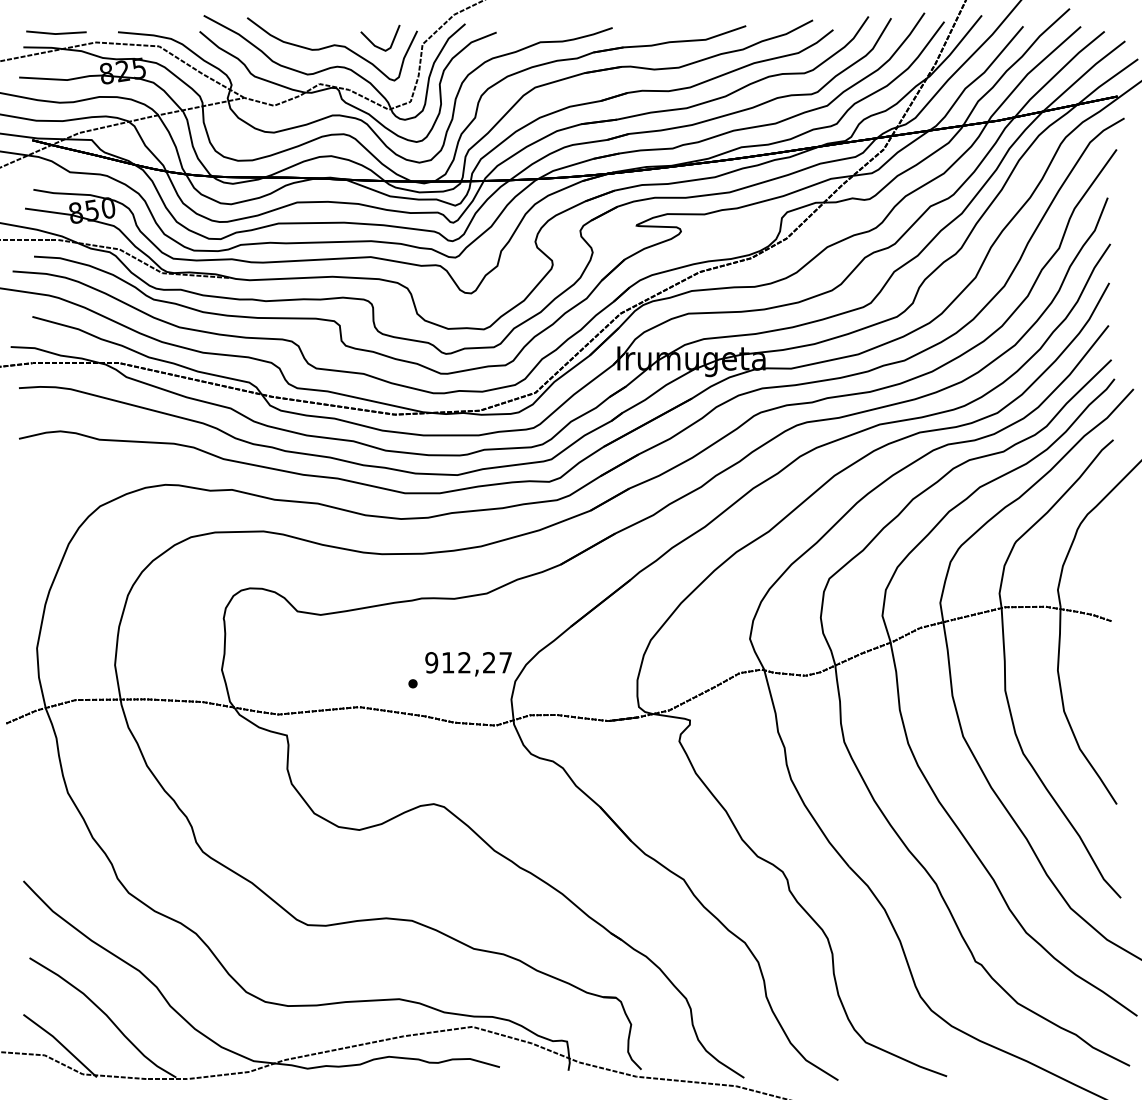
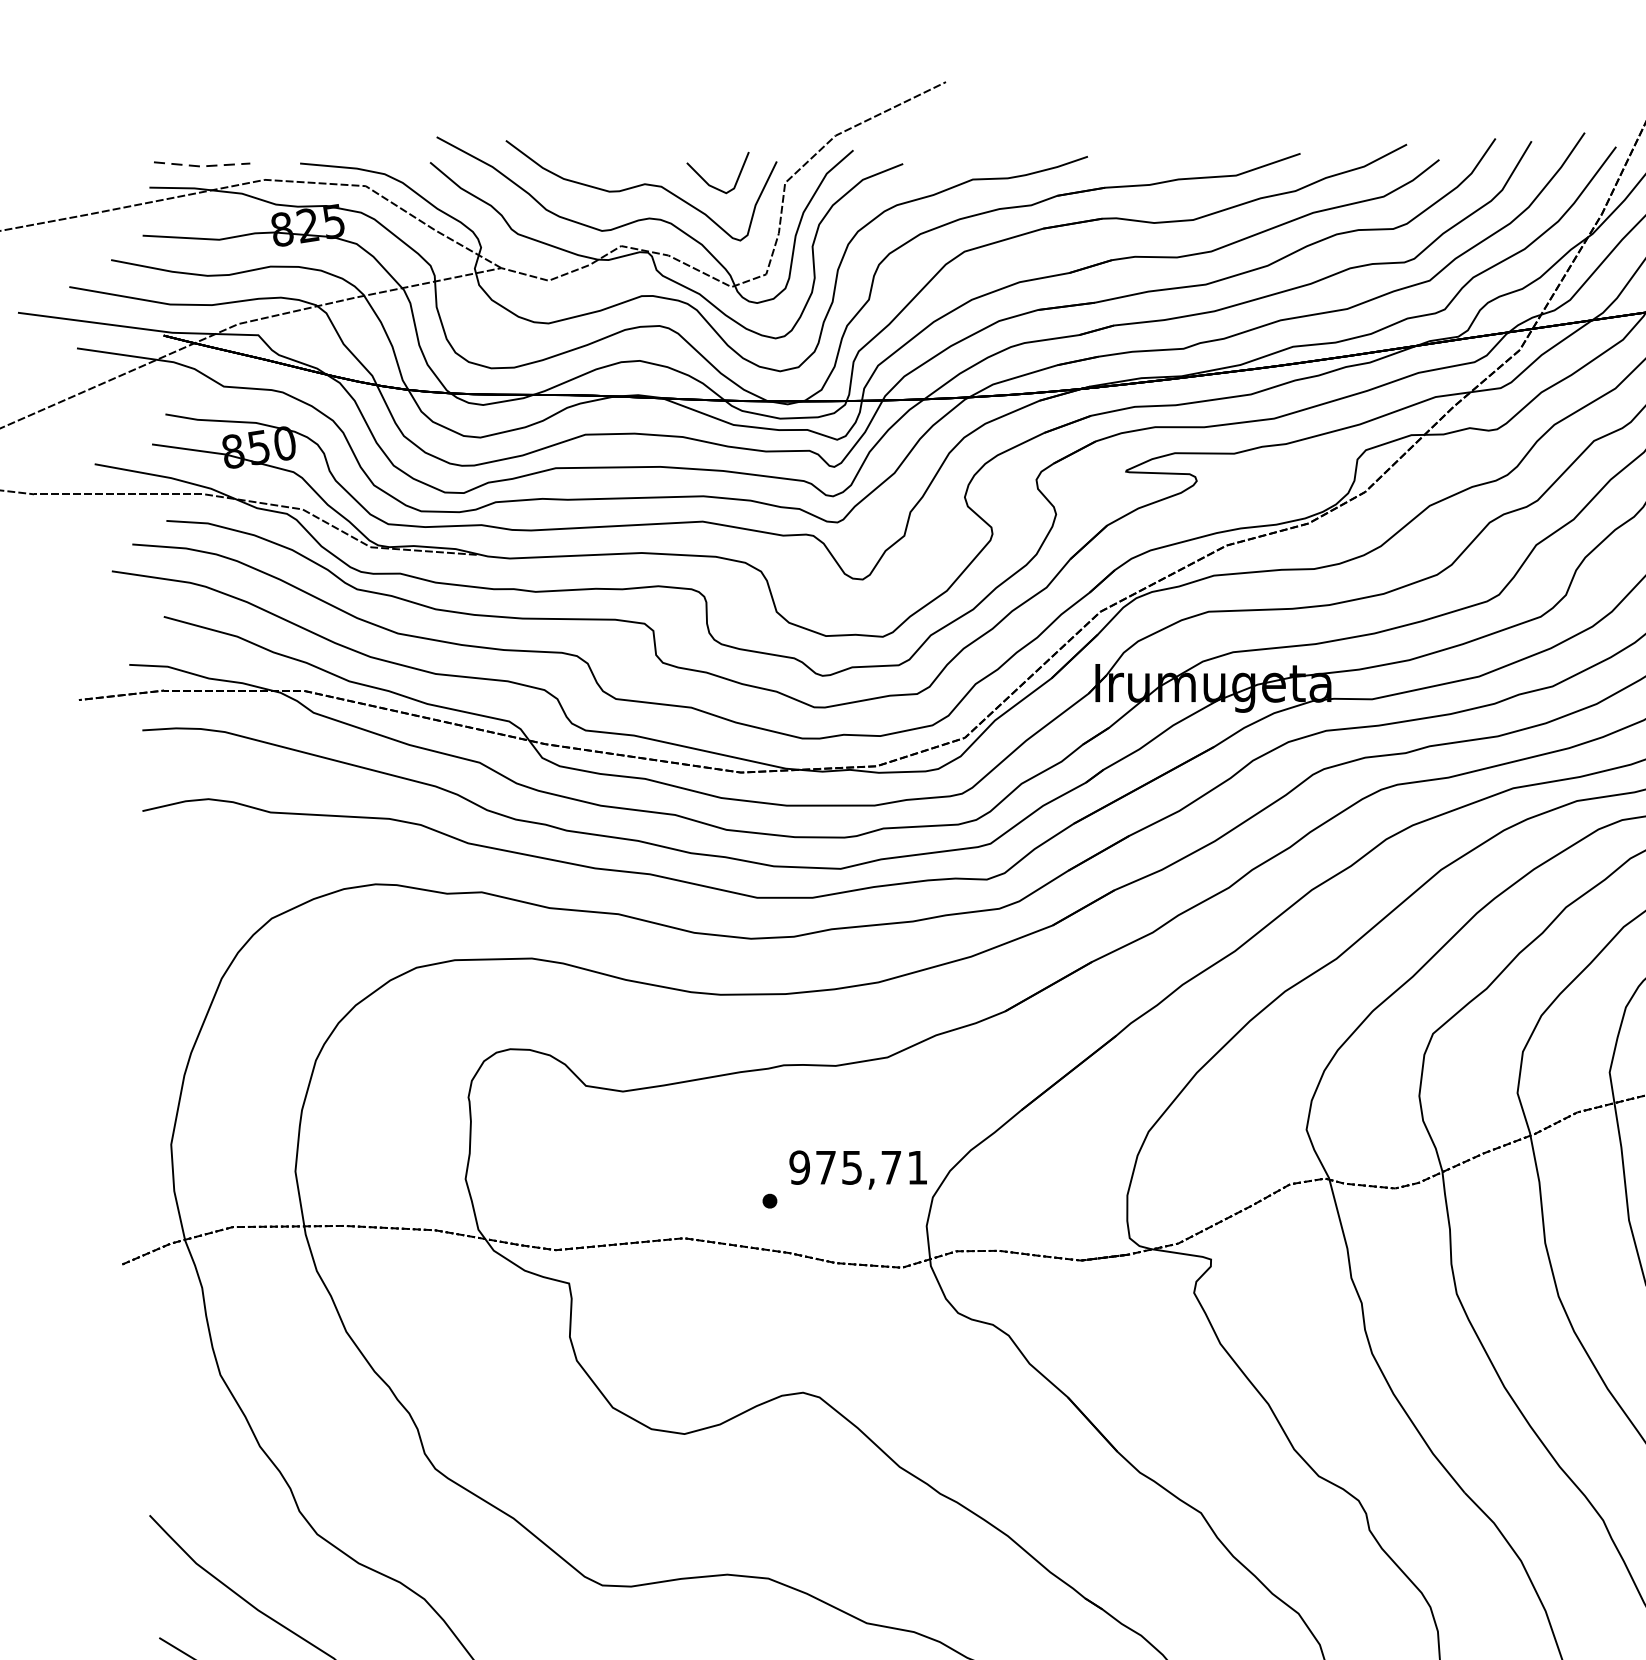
line: (56, 34) -> (202, 167), solid -> dashed
text: (476, 662) -> (871, 1167), 912,27 -> 975,71

